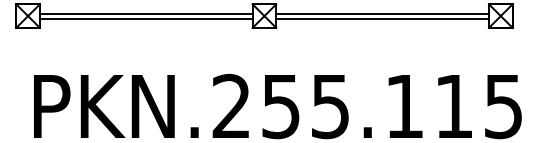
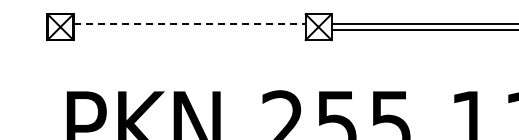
line: (146, 13) -> (189, 24), solid -> dashed
line: (146, 18) -> (189, 29), removed

